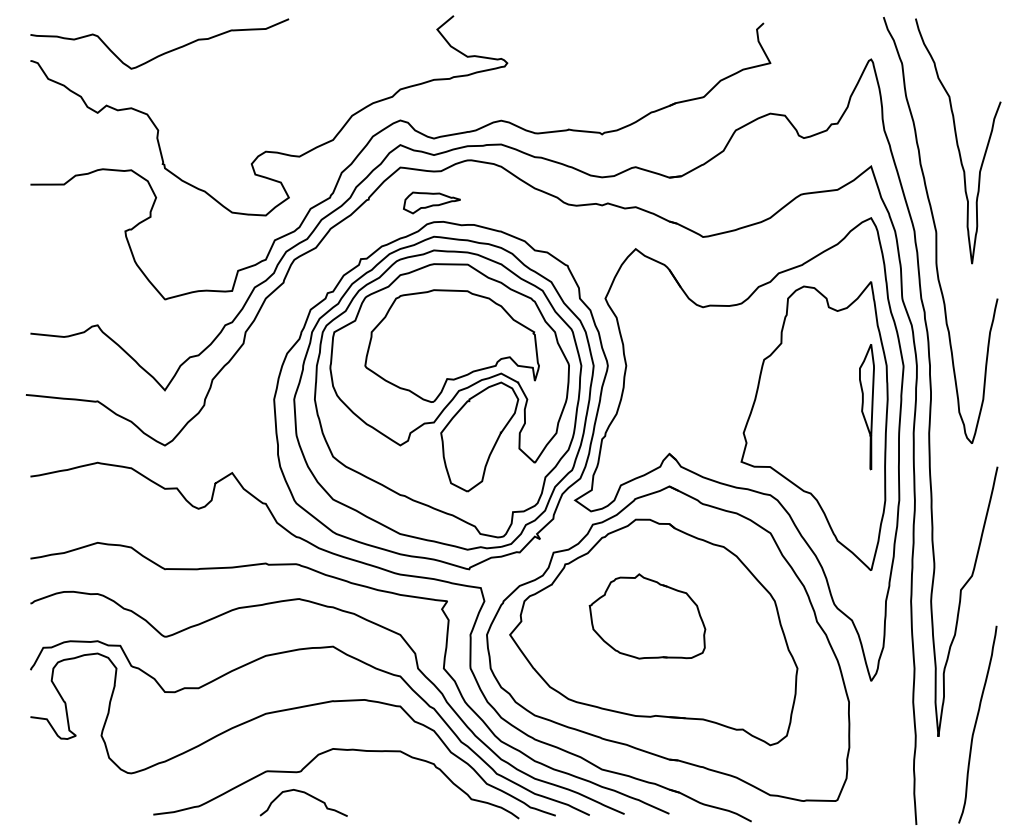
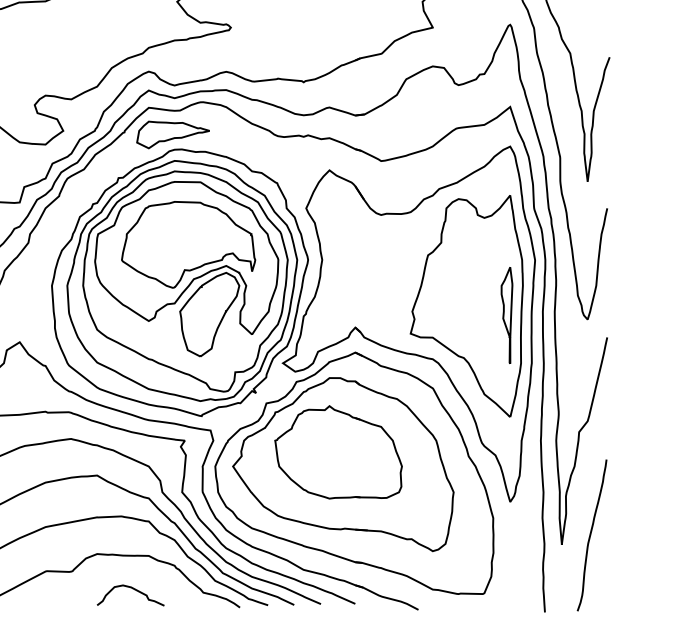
part: (431, 202) -> (172, 134), size x1.67
part: (866, 407) -> (506, 315), moved
part: (647, 616) -> (338, 452), size x1.43
curve: (307, 795) -> (133, 589), moved

